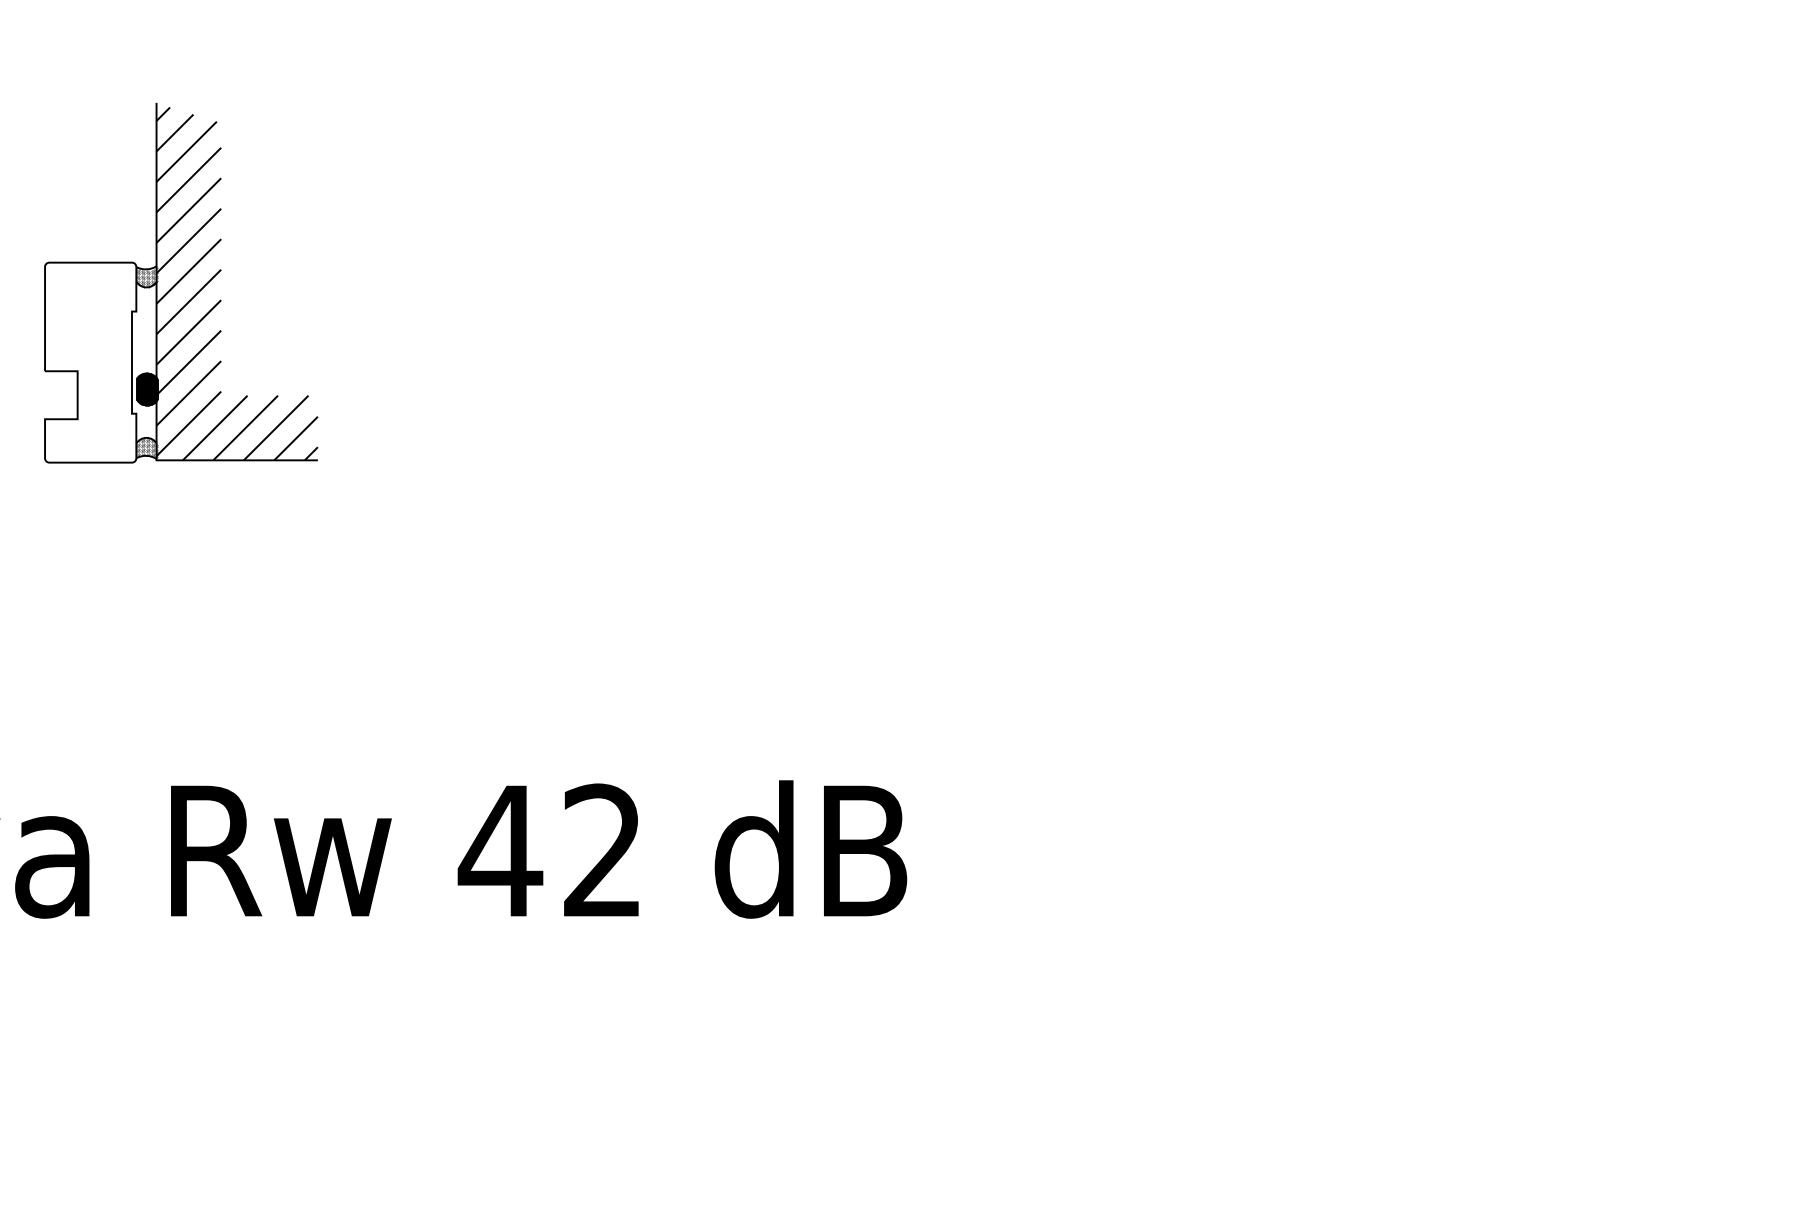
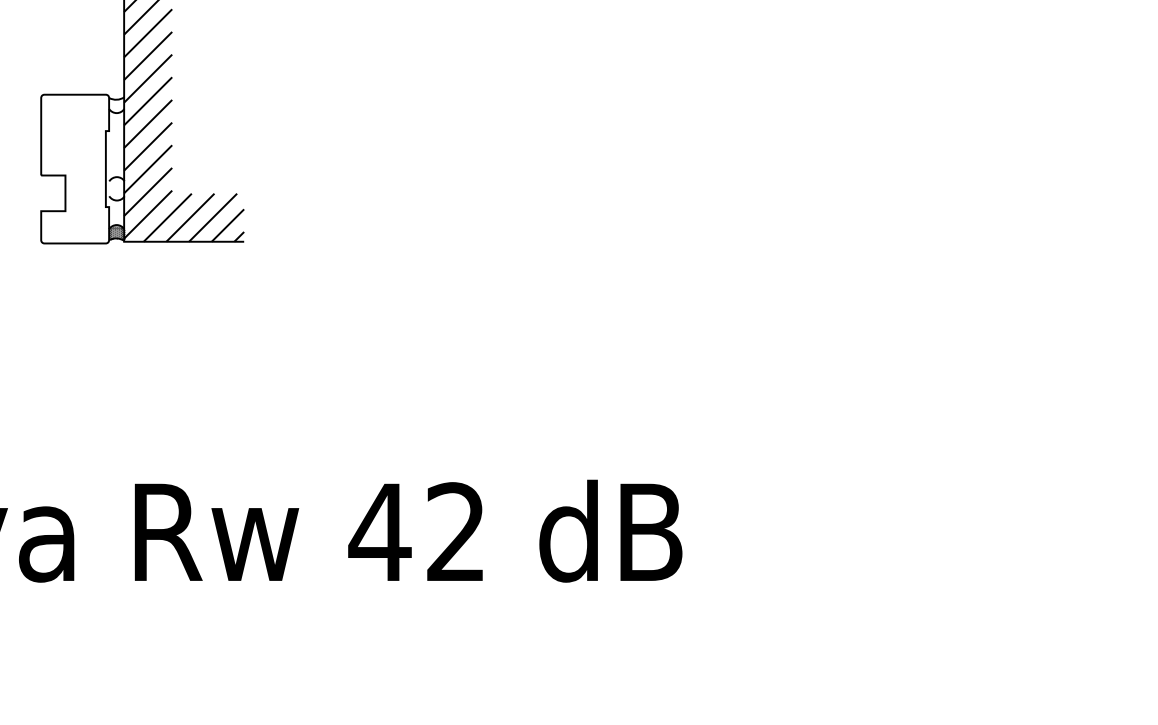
hatch: (146, 277) -> (116, 105), removed
hatch: (146, 388) -> (116, 188), removed

